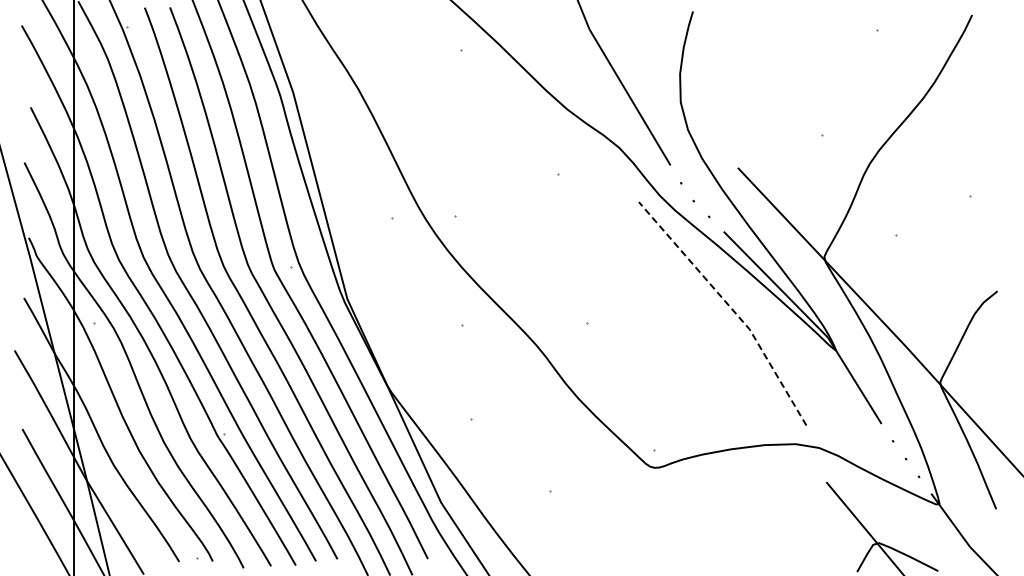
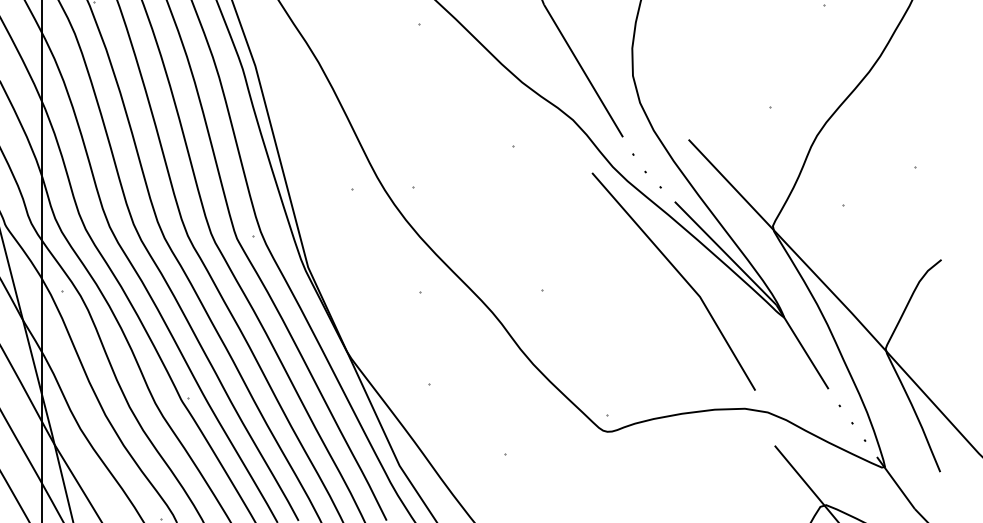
line: (731, 308) -> (682, 276), dashed -> solid

